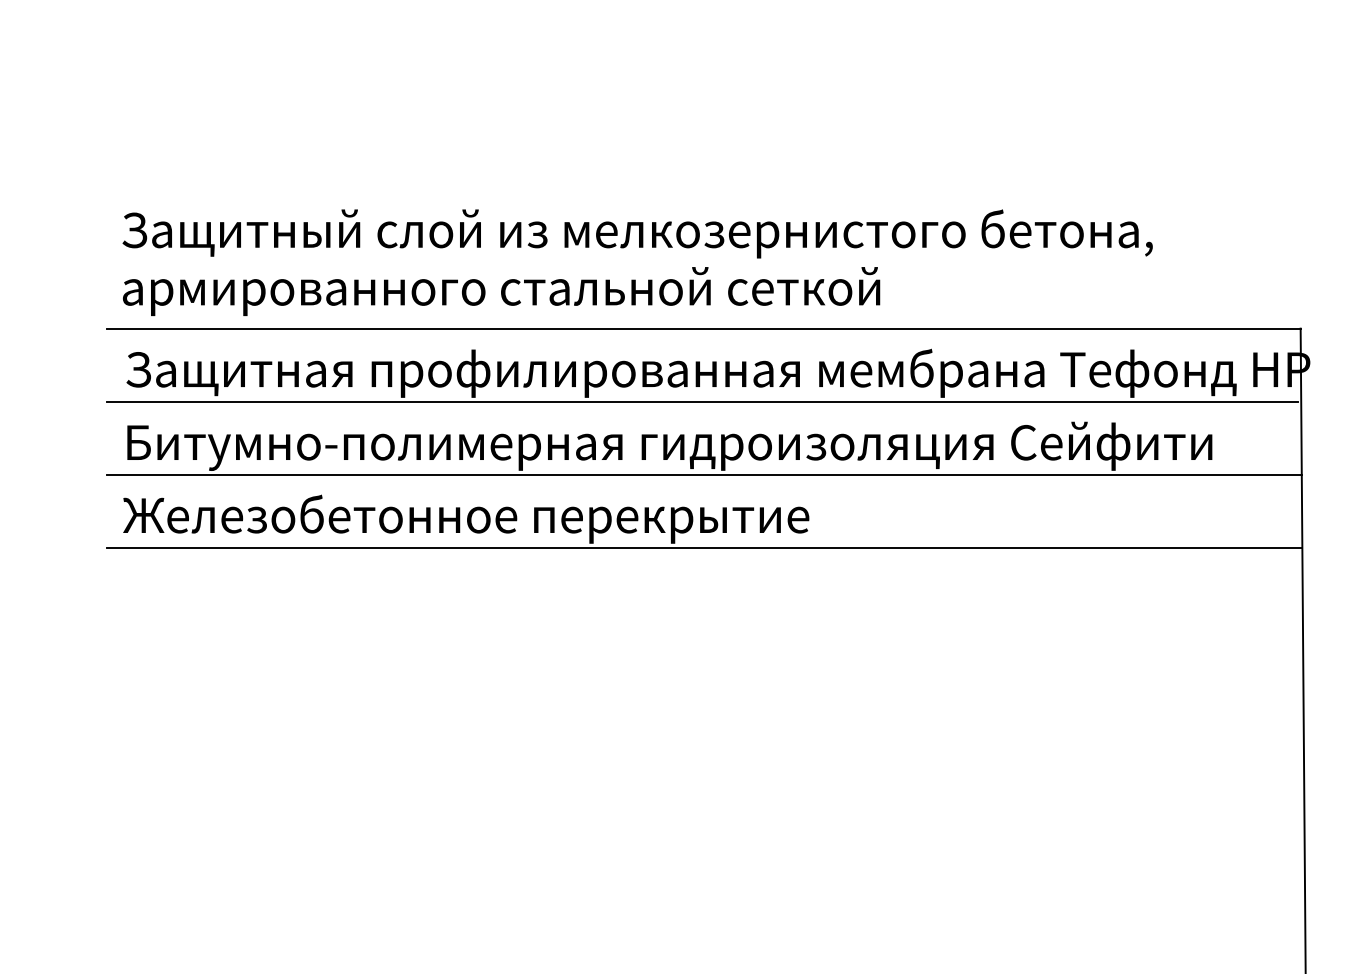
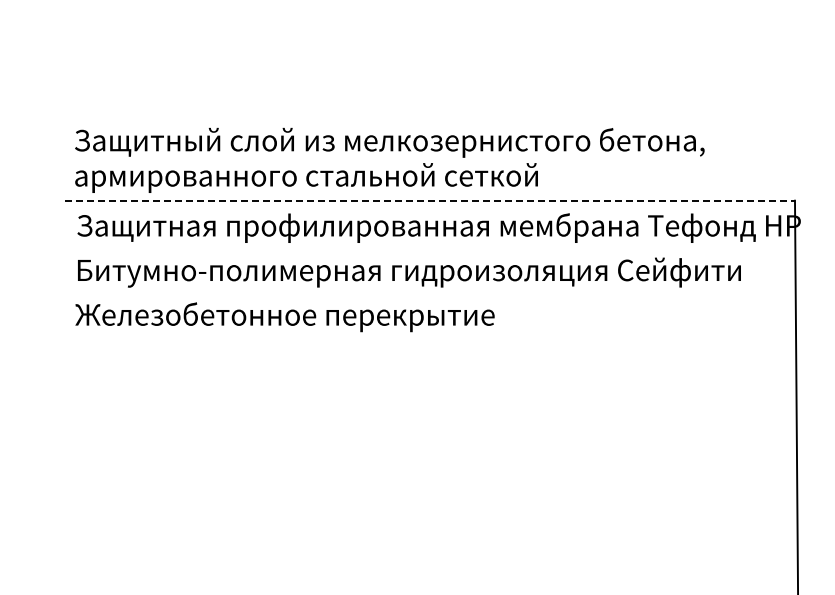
line: (704, 328) -> (430, 200), solid -> dashed
line: (702, 401) -> (429, 245), removed
line: (704, 473) -> (430, 289), removed
line: (704, 547) -> (430, 334), removed

